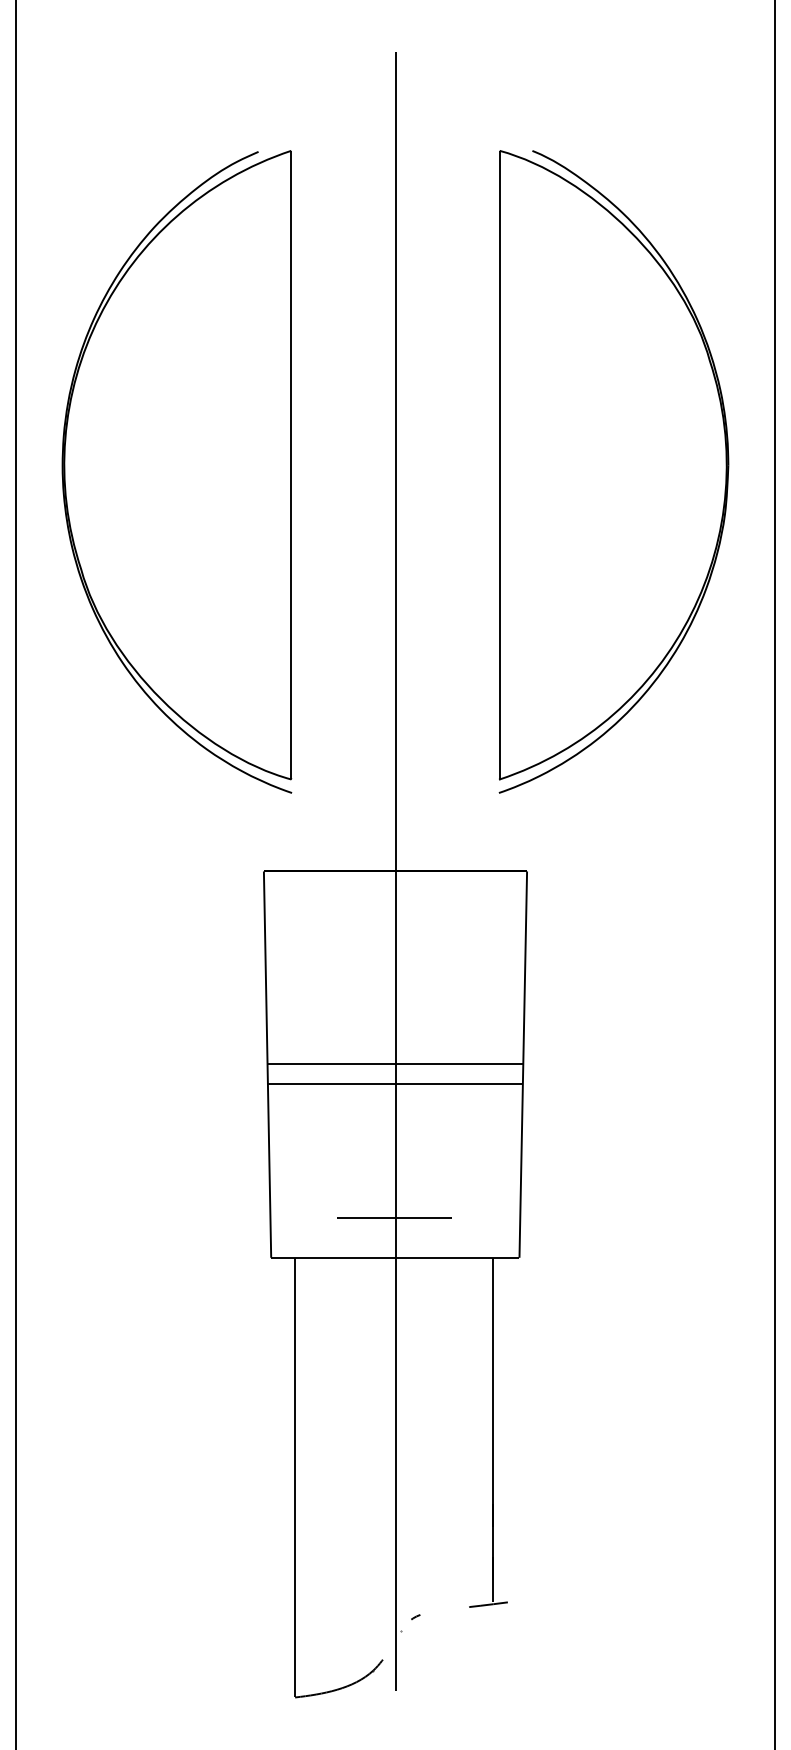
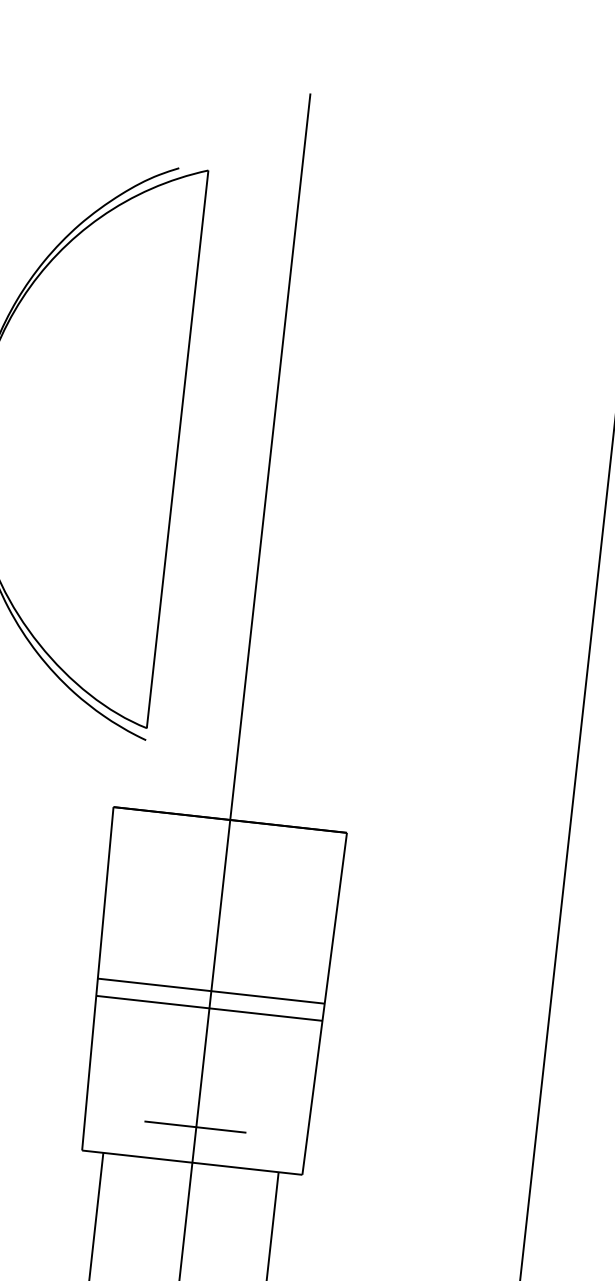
part: (613, 471) -> (462, 486), removed

